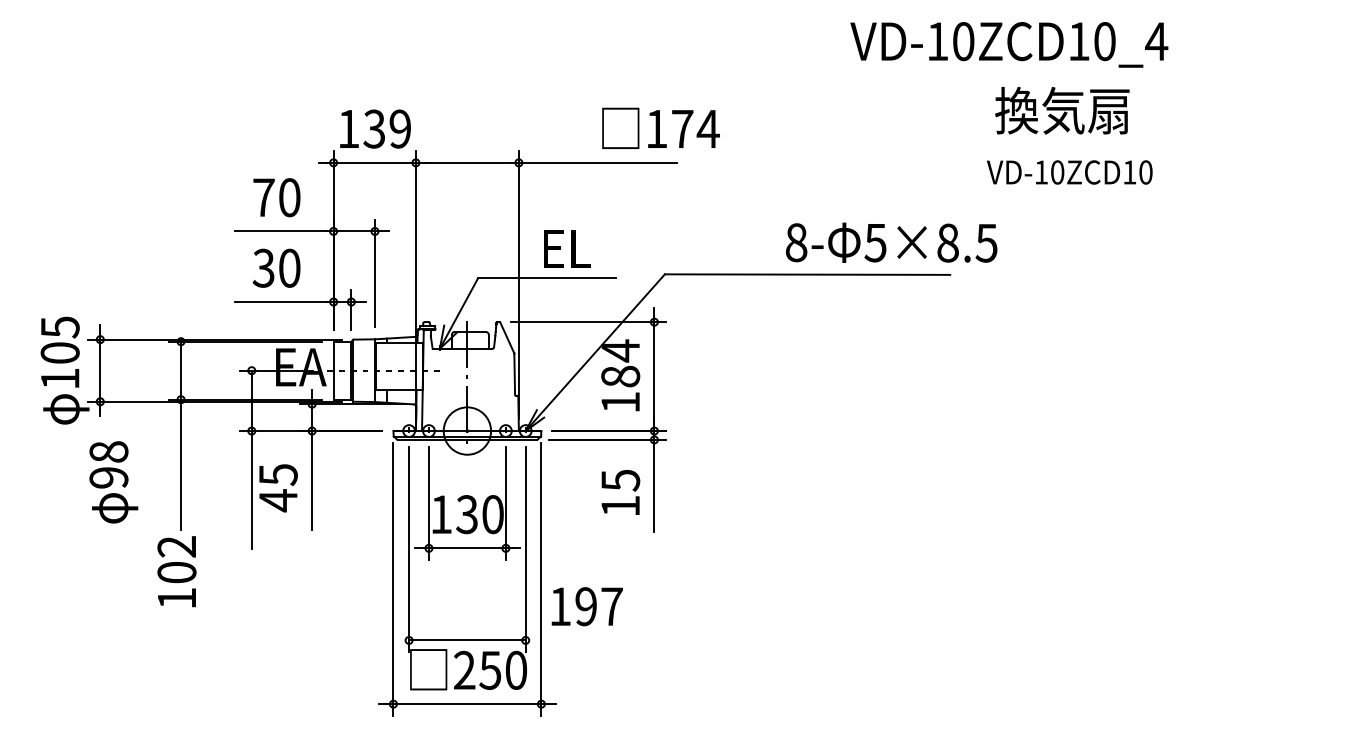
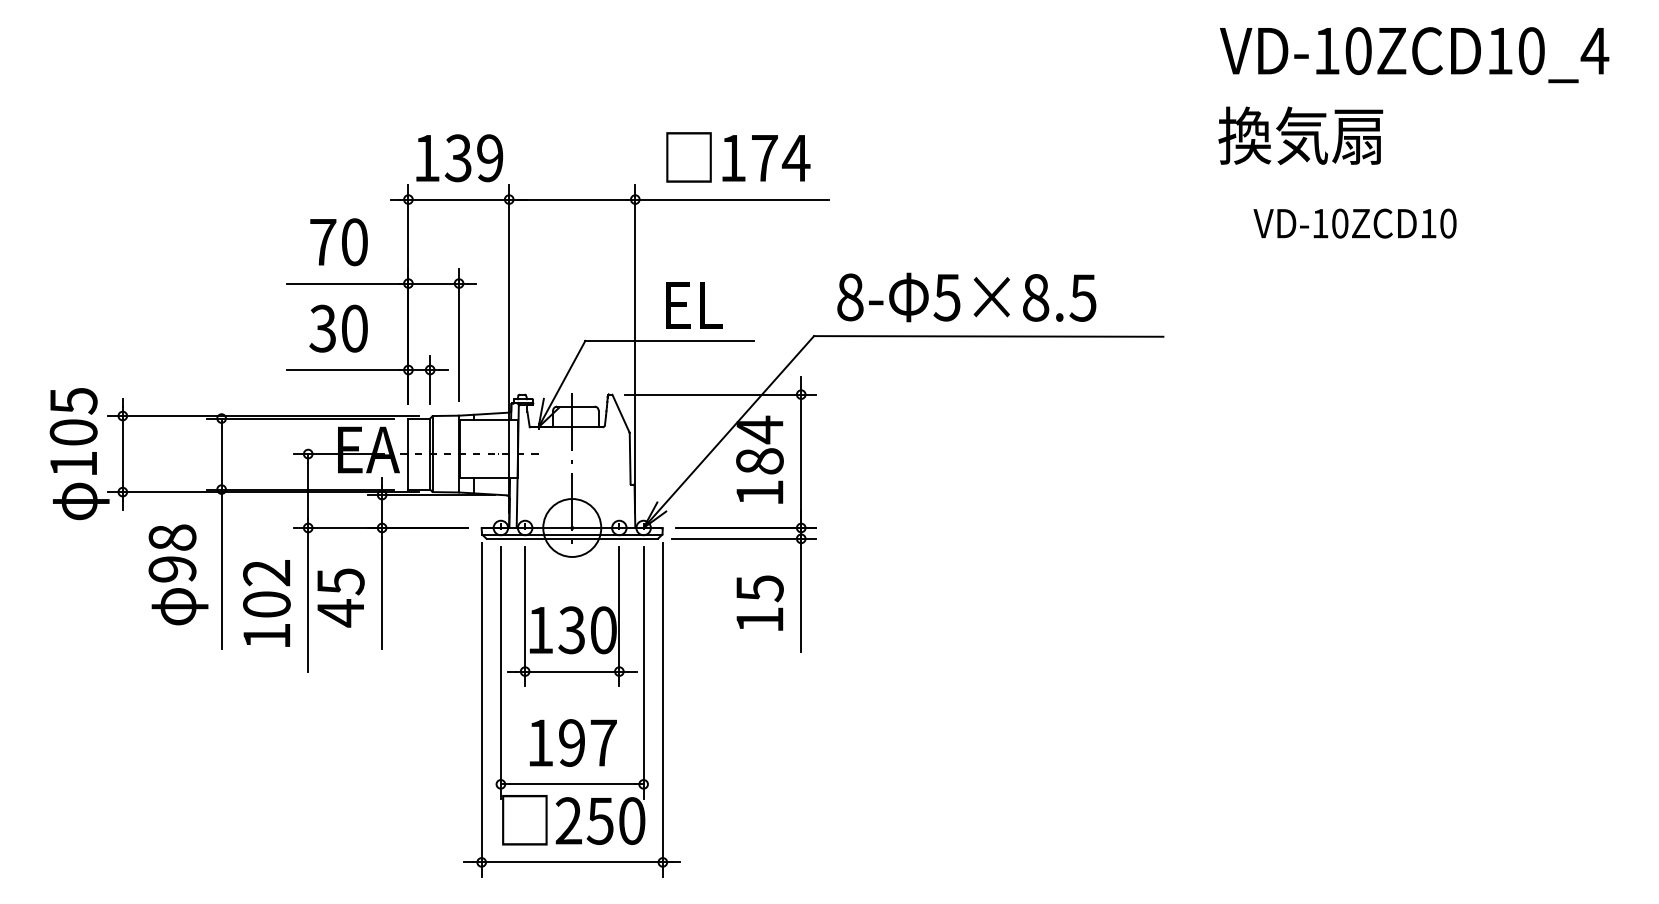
text: (1009, 44) -> (1414, 54), moved
text: (660, 127) -> (737, 156), moved
text: (1069, 172) -> (1354, 223), moved
text: (891, 242) -> (966, 297), moved
text: (113, 482) -> (178, 575), moved
text: (176, 571) -> (266, 603), moved
text: (586, 606) -> (572, 742), moved

